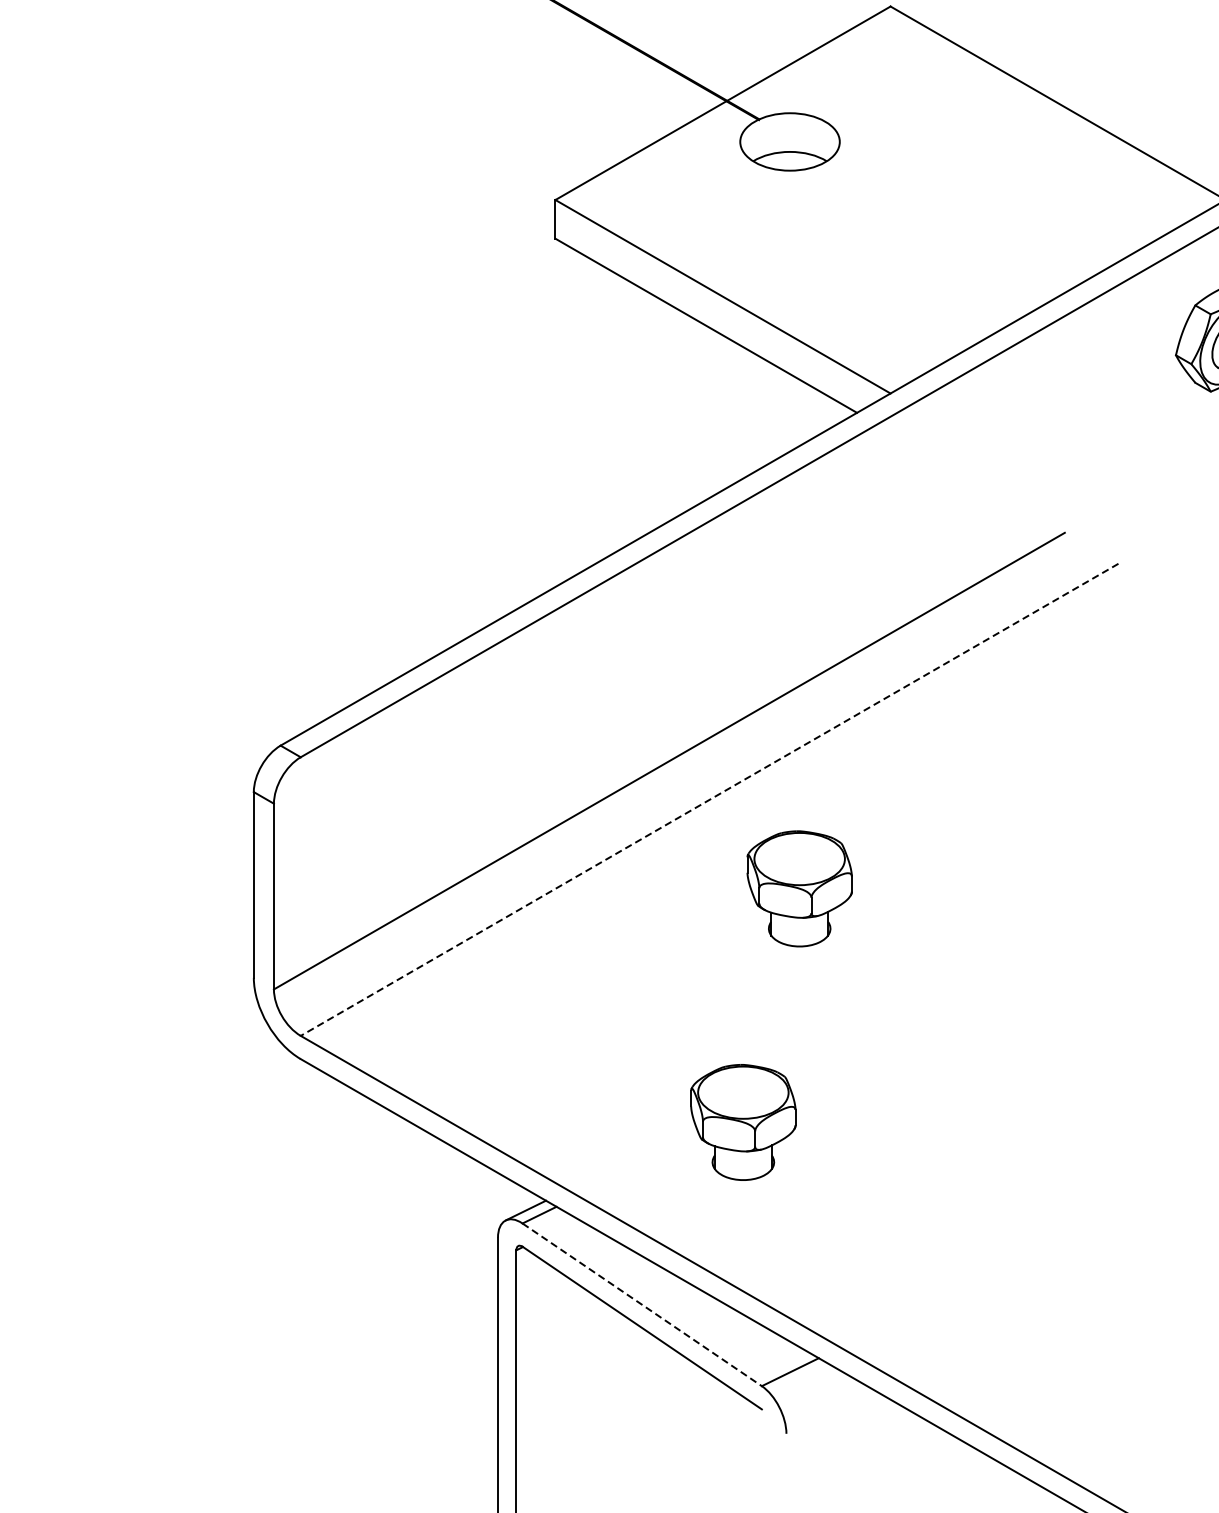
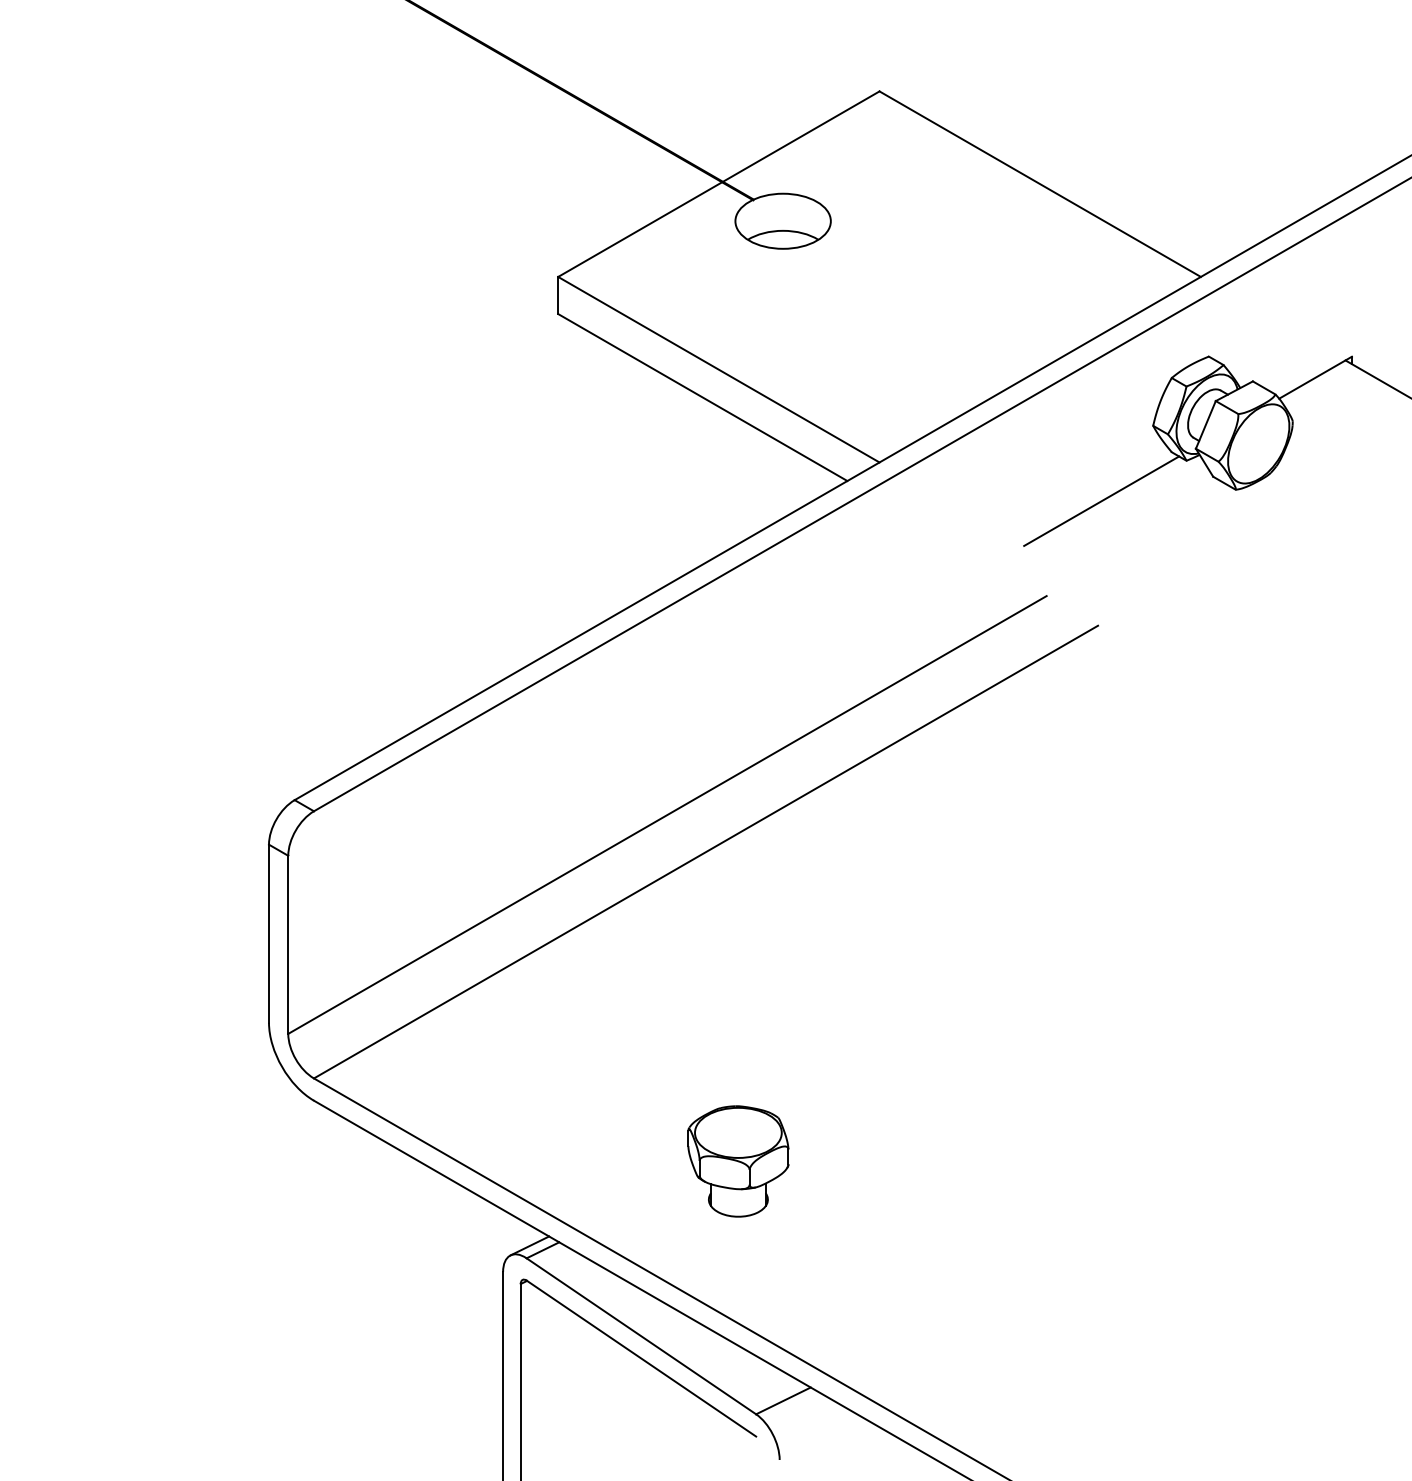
line: (1122, 433) -> (1101, 500), added
line: (710, 800) -> (706, 852), dashed -> solid
part: (799, 888) -> (792, 937), removed
line: (642, 1305) -> (641, 1336), dashed -> solid

